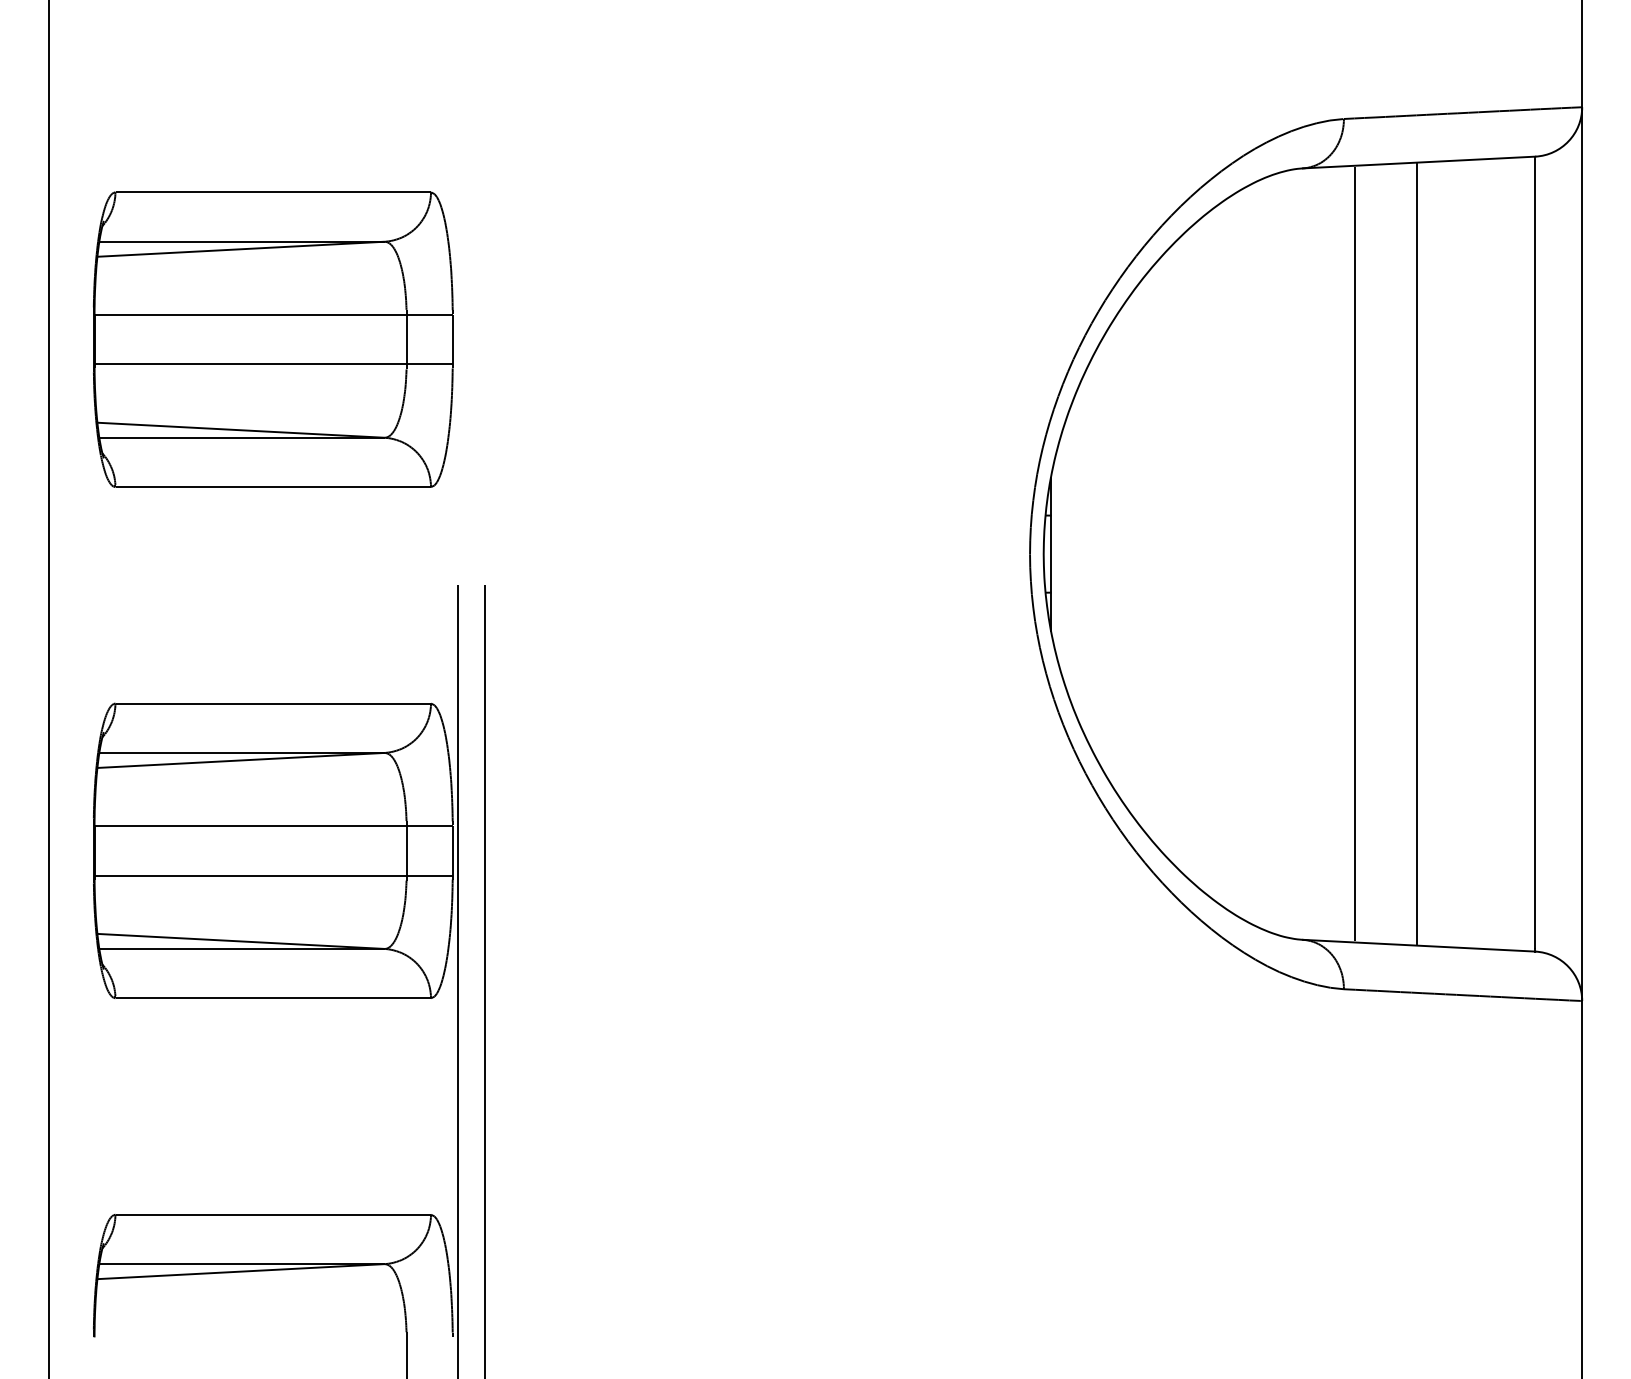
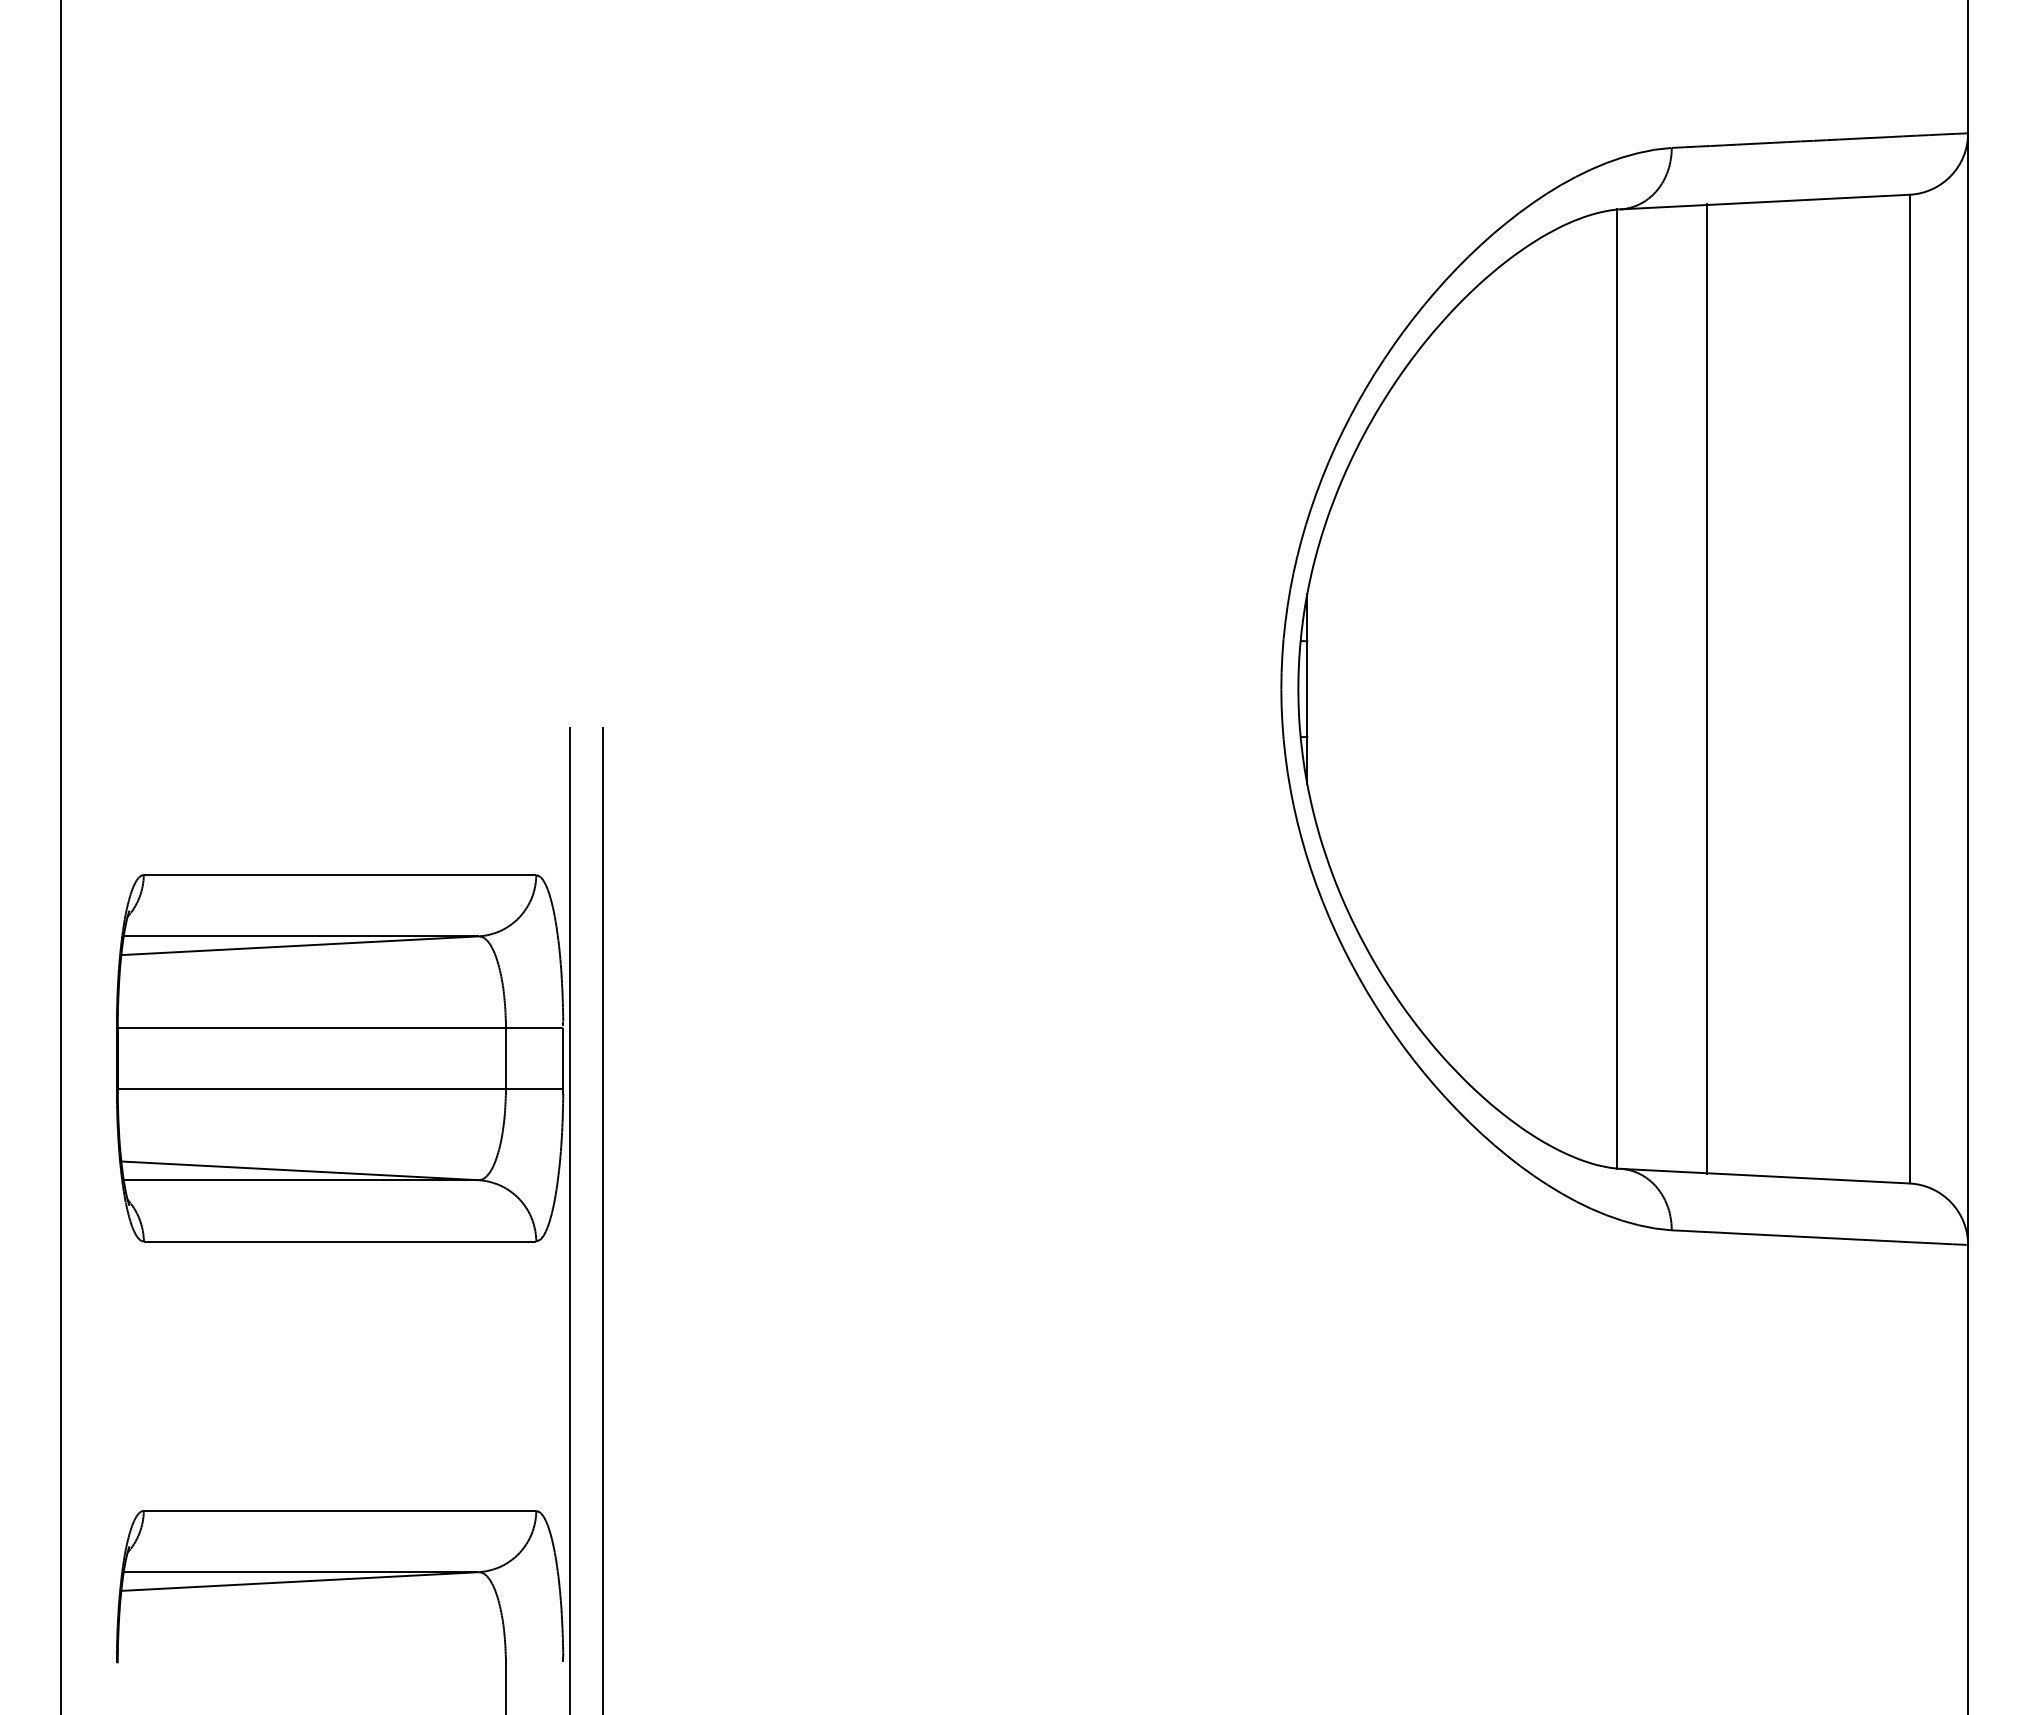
part: (273, 339) -> (340, 422), removed
line: (1354, 553) -> (1617, 688), moved
line: (1417, 553) -> (1707, 688), moved

